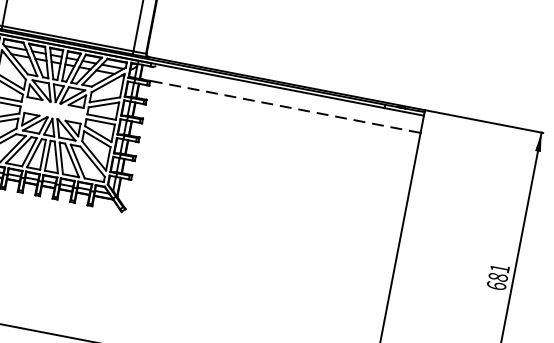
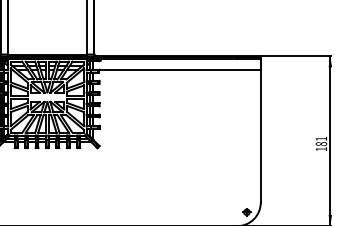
line: (281, 105) -> (177, 69), dashed -> solid
text: (494, 286) -> (320, 149), 681 -> 181

